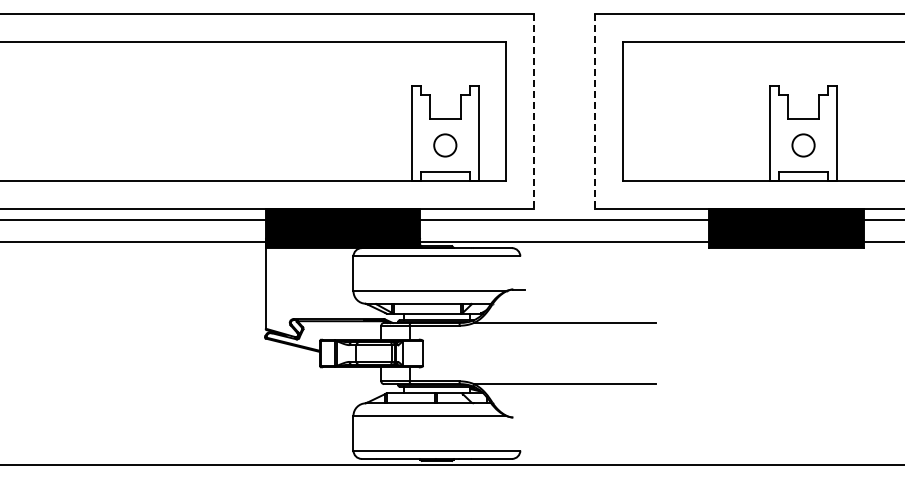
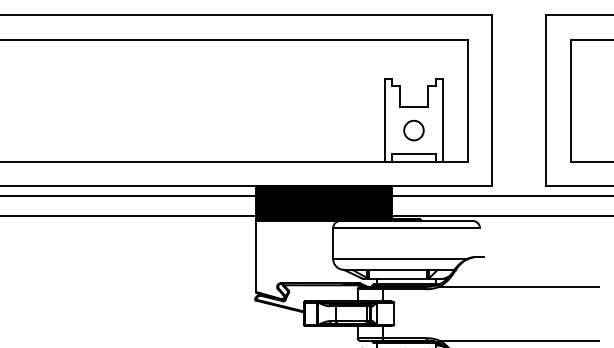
line: (534, 112) -> (492, 101), dashed -> solid
line: (595, 112) -> (546, 101), dashed -> solid

